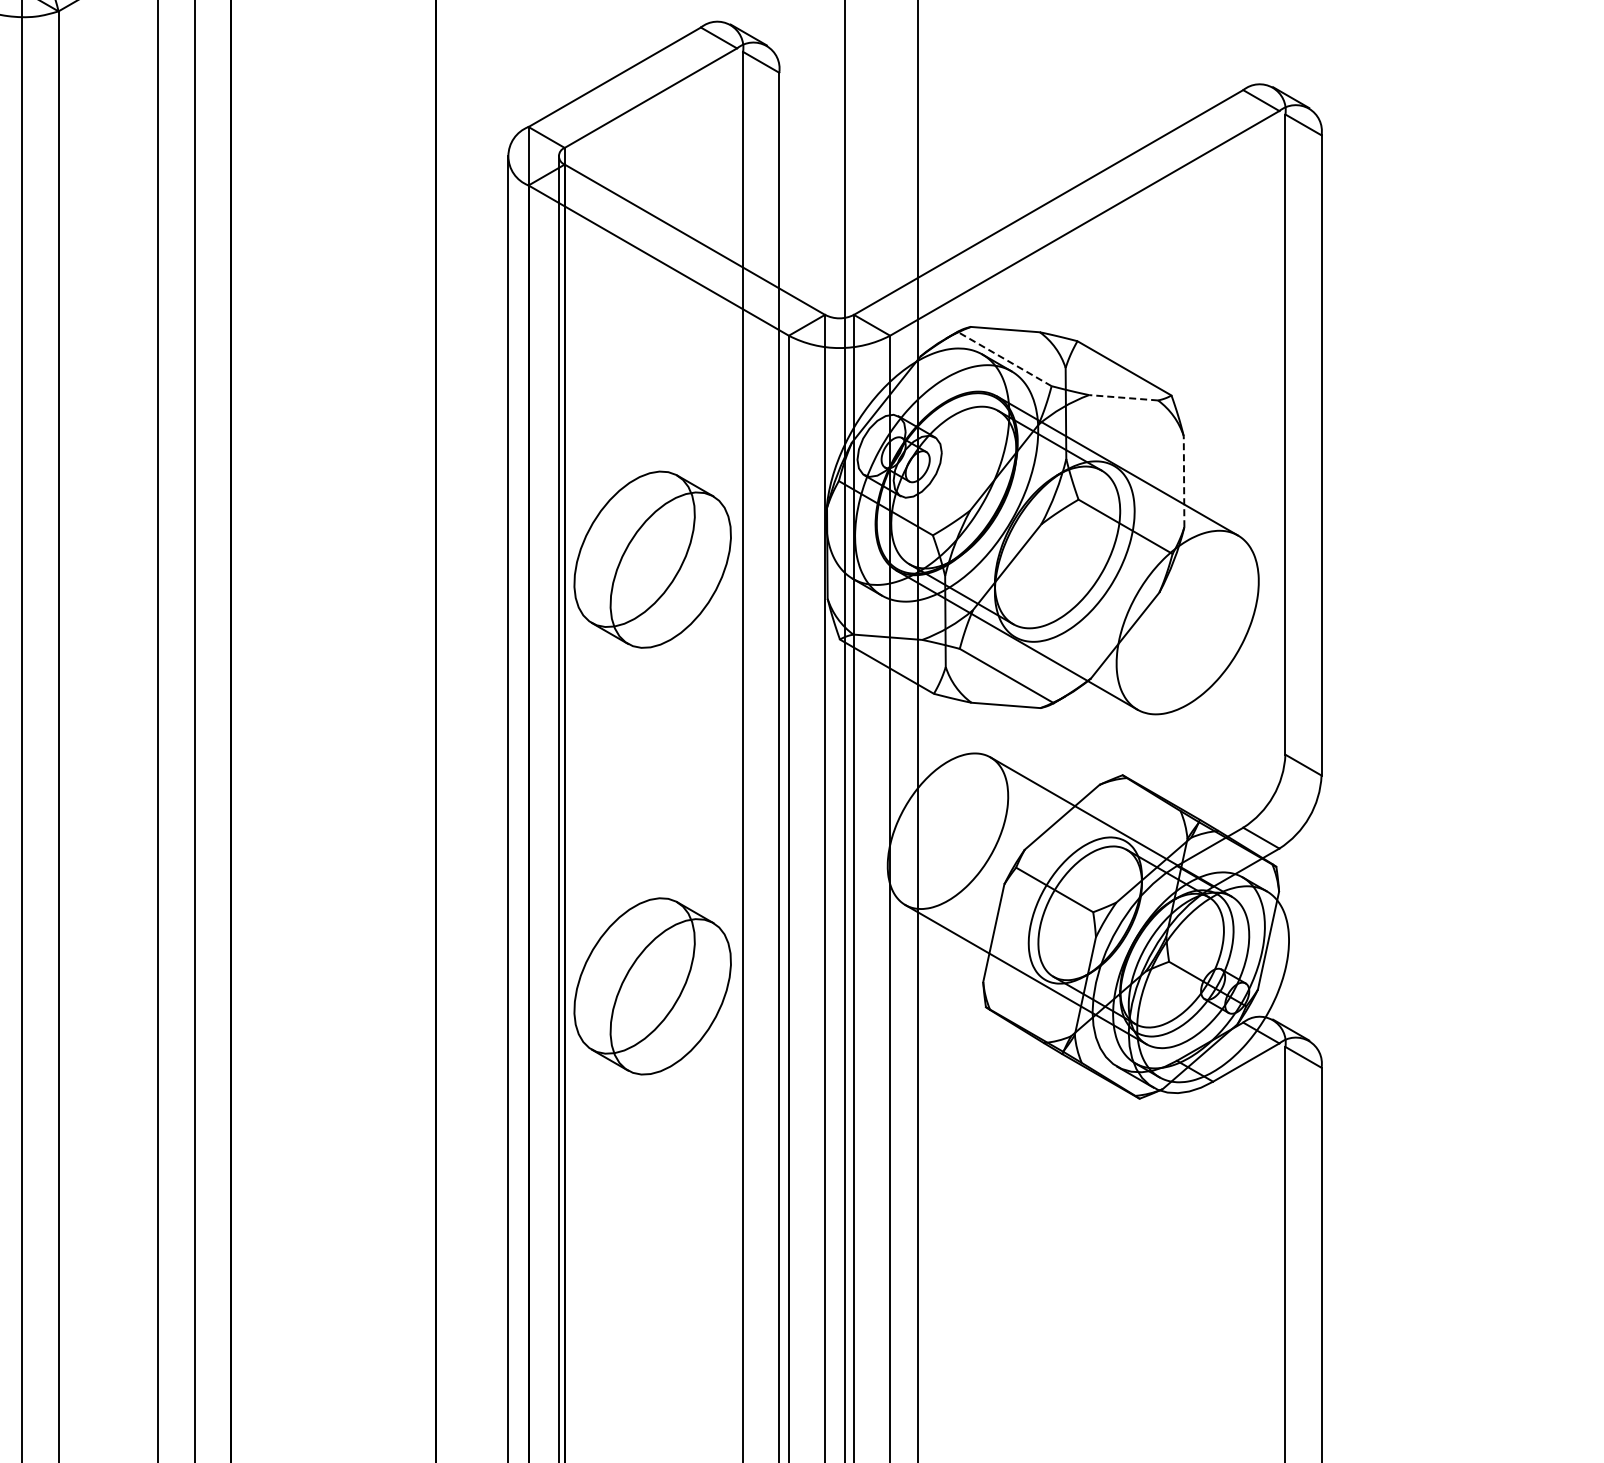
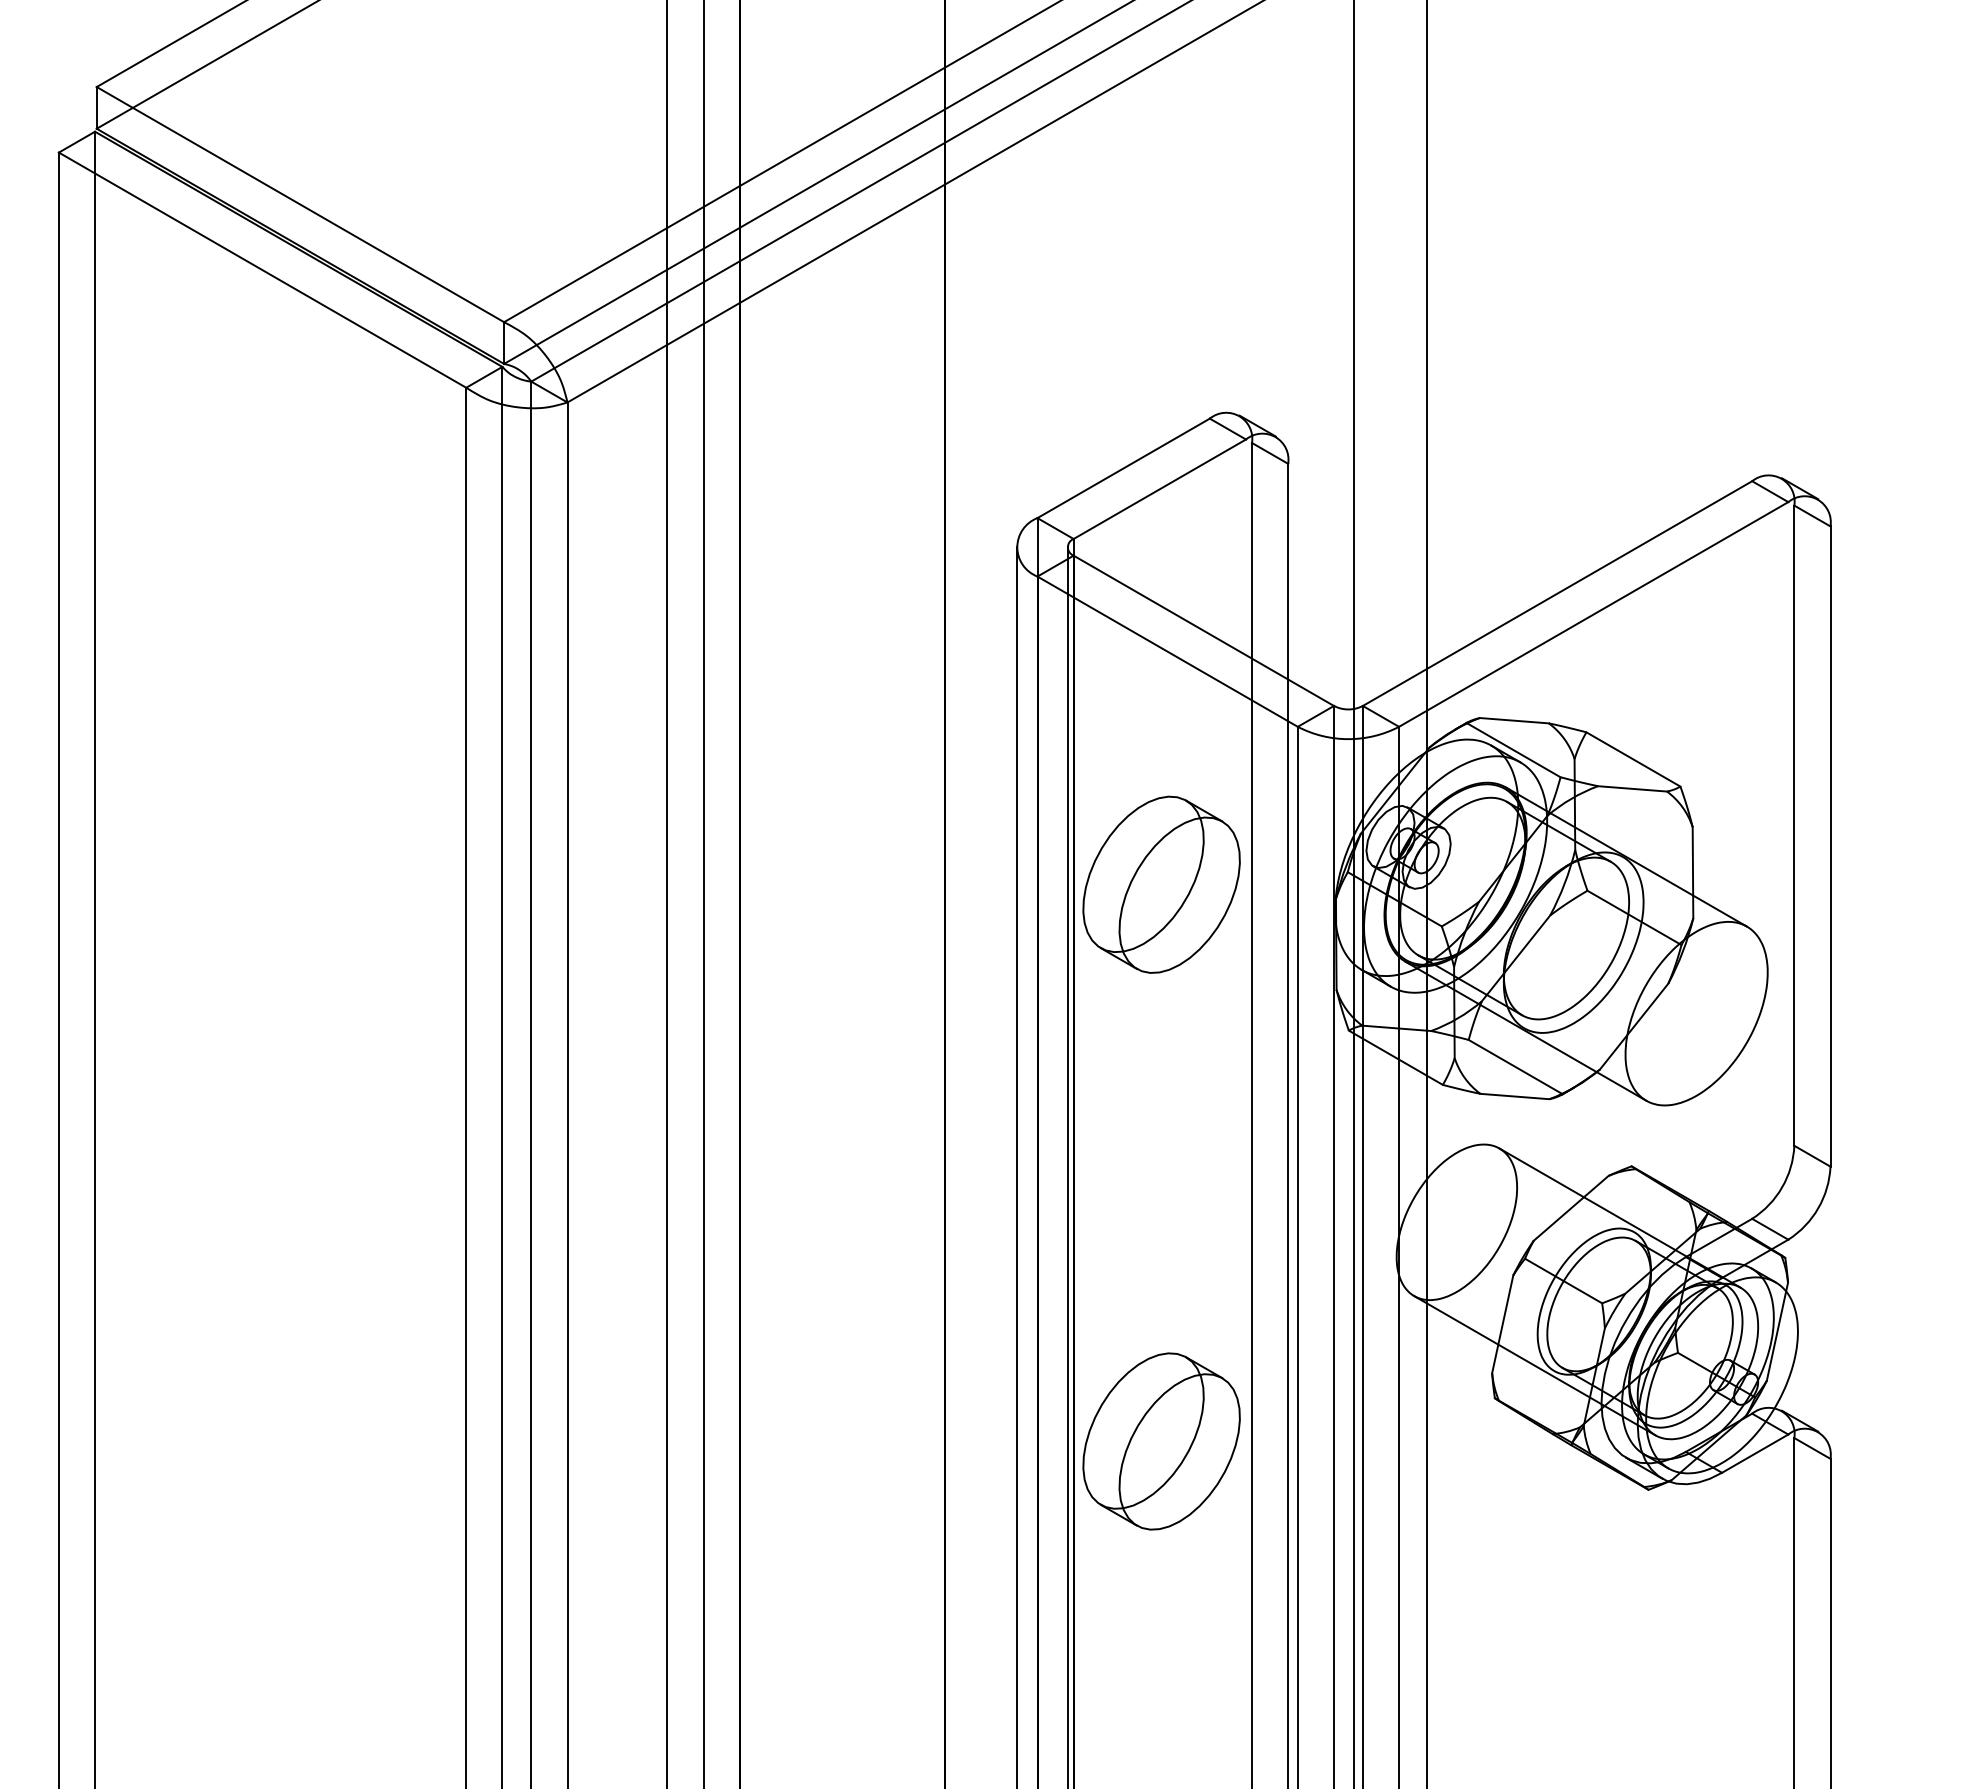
line: (1004, 358) -> (1513, 749), dashed -> solid
line: (1123, 397) -> (1632, 788), dashed -> solid
line: (1184, 481) -> (1693, 872), dashed -> solid
part: (652, 559) -> (1161, 884), moved
part: (652, 986) -> (1161, 1441), moved

